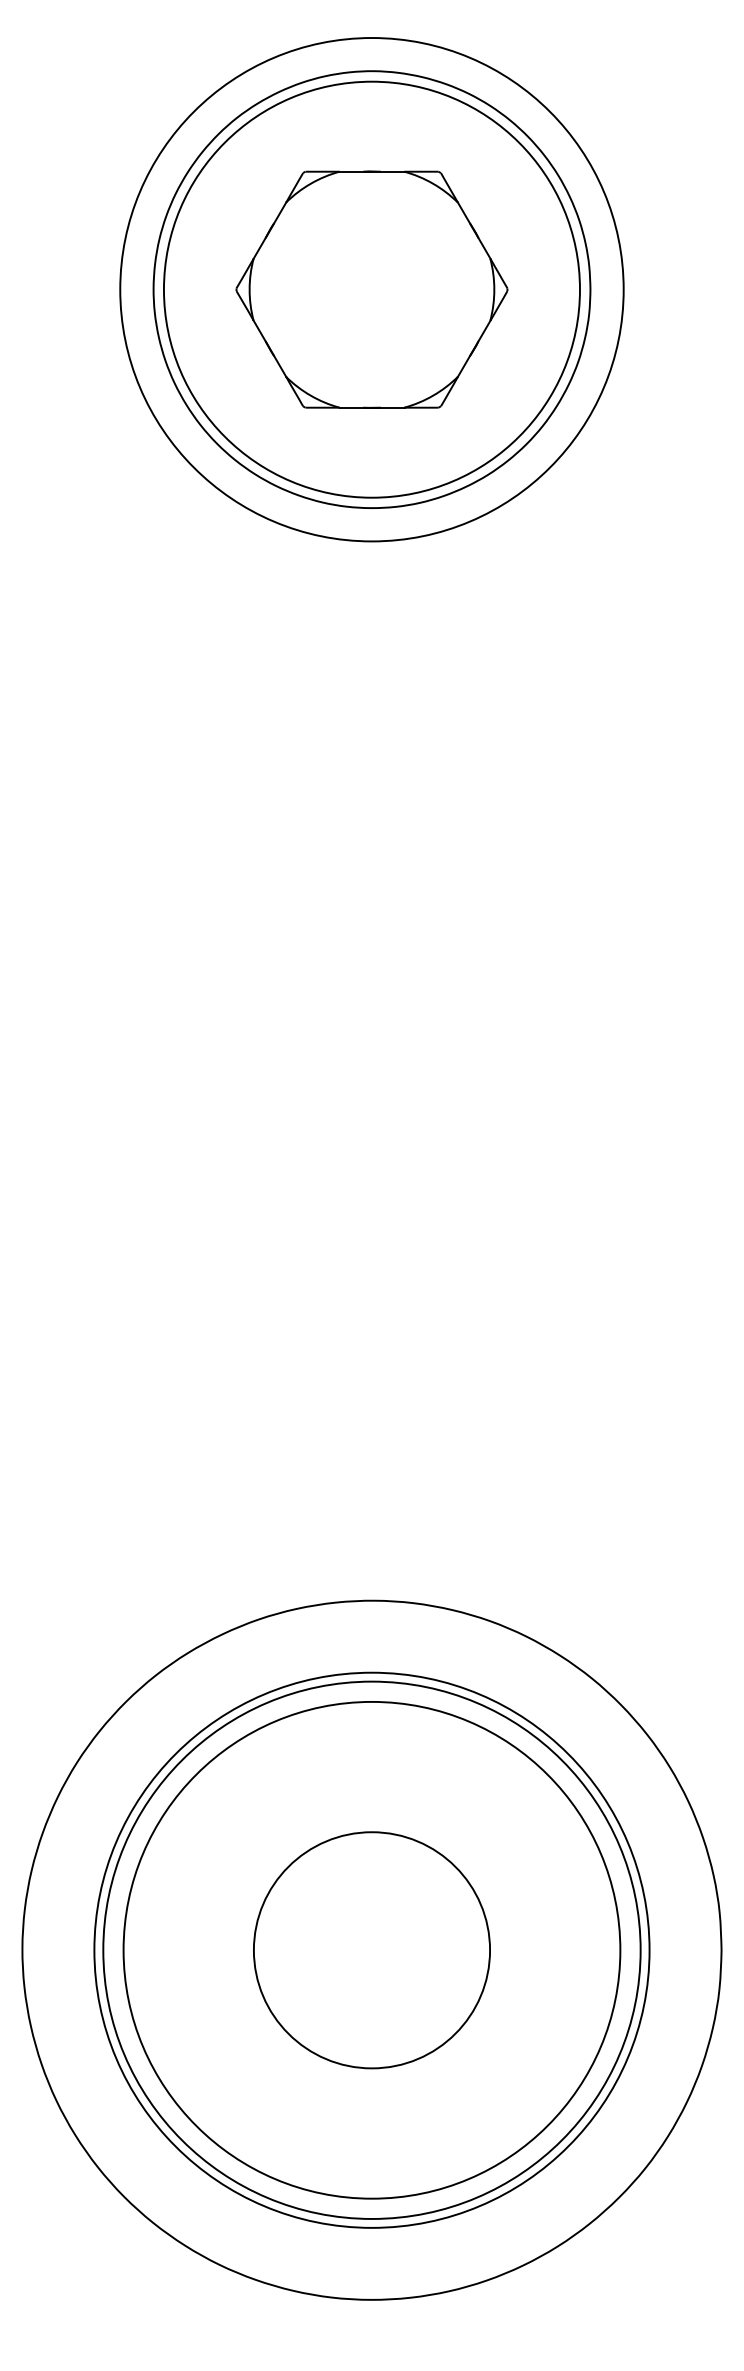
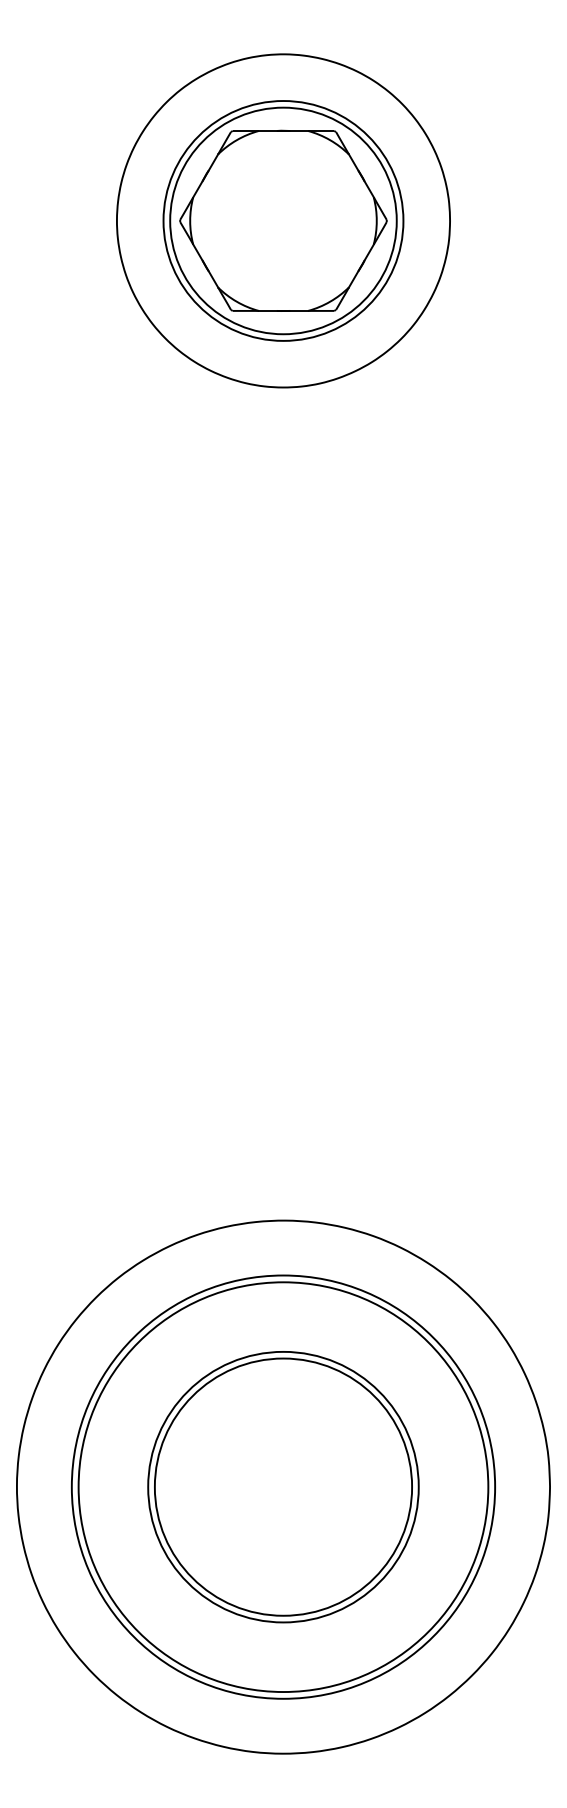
circle: (371, 289) -> (283, 220), size x0.62
circle: (371, 289) -> (283, 220), size x0.71
circle: (371, 1949) -> (283, 1486), size x0.71
circle: (371, 1949) -> (283, 1486), size x1.43

